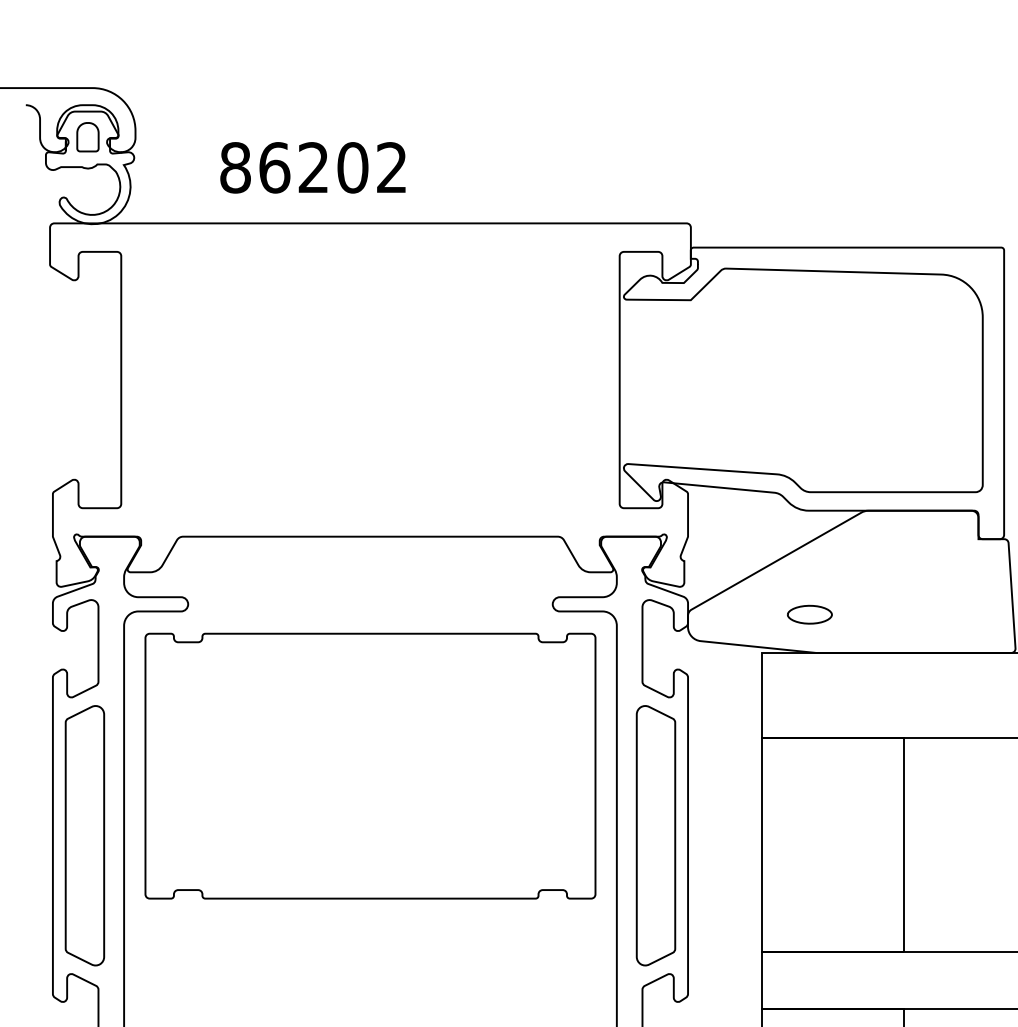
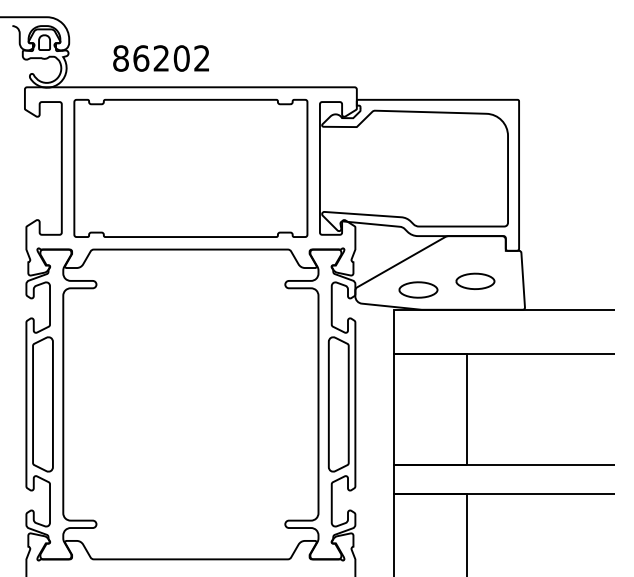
part: (919, 596) -> (475, 280), added
part: (809, 613) -> (418, 289), size x1.67
part: (369, 764) -> (190, 167), moved

